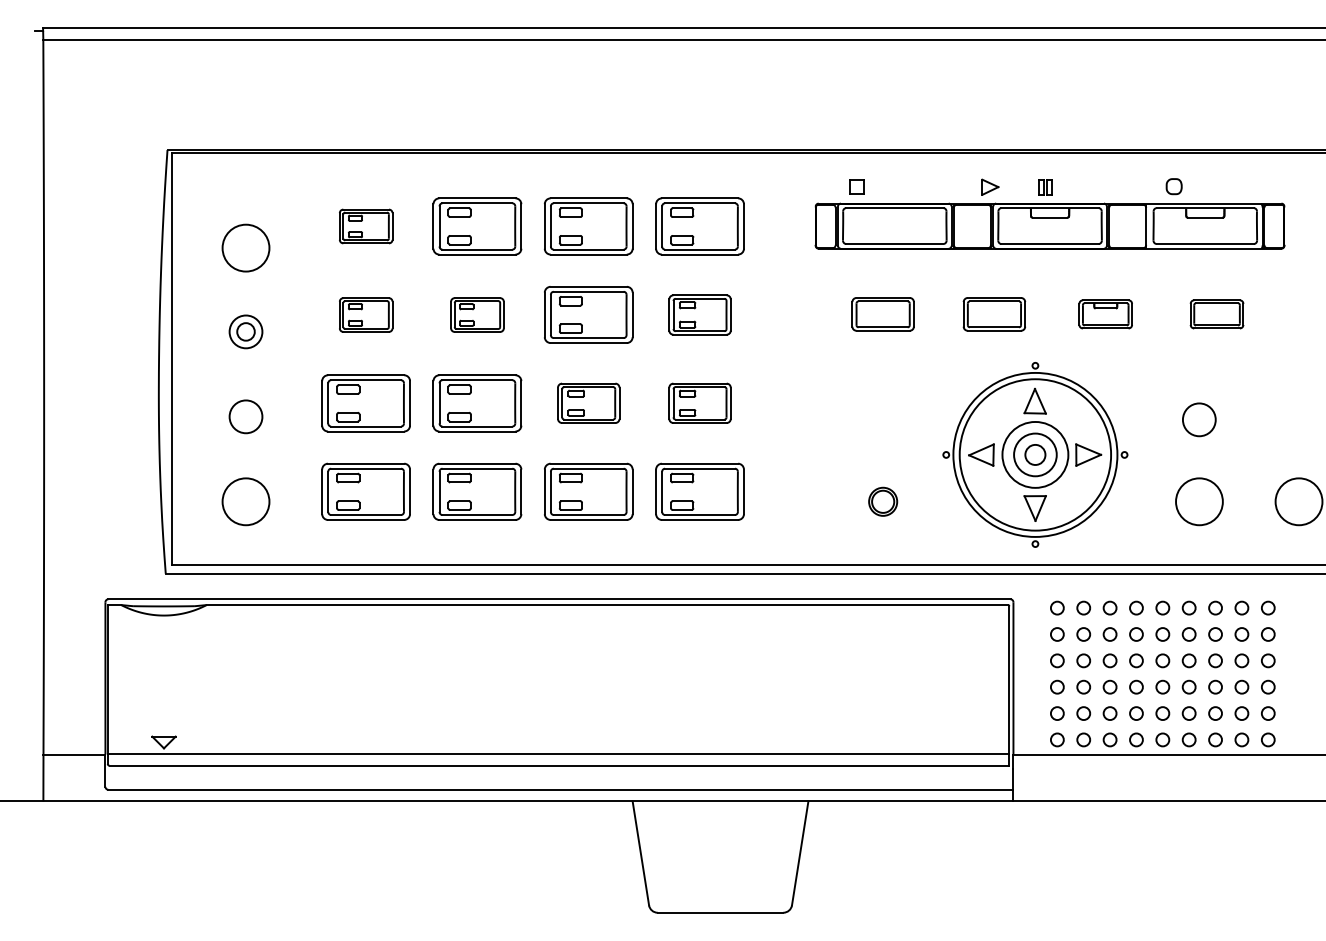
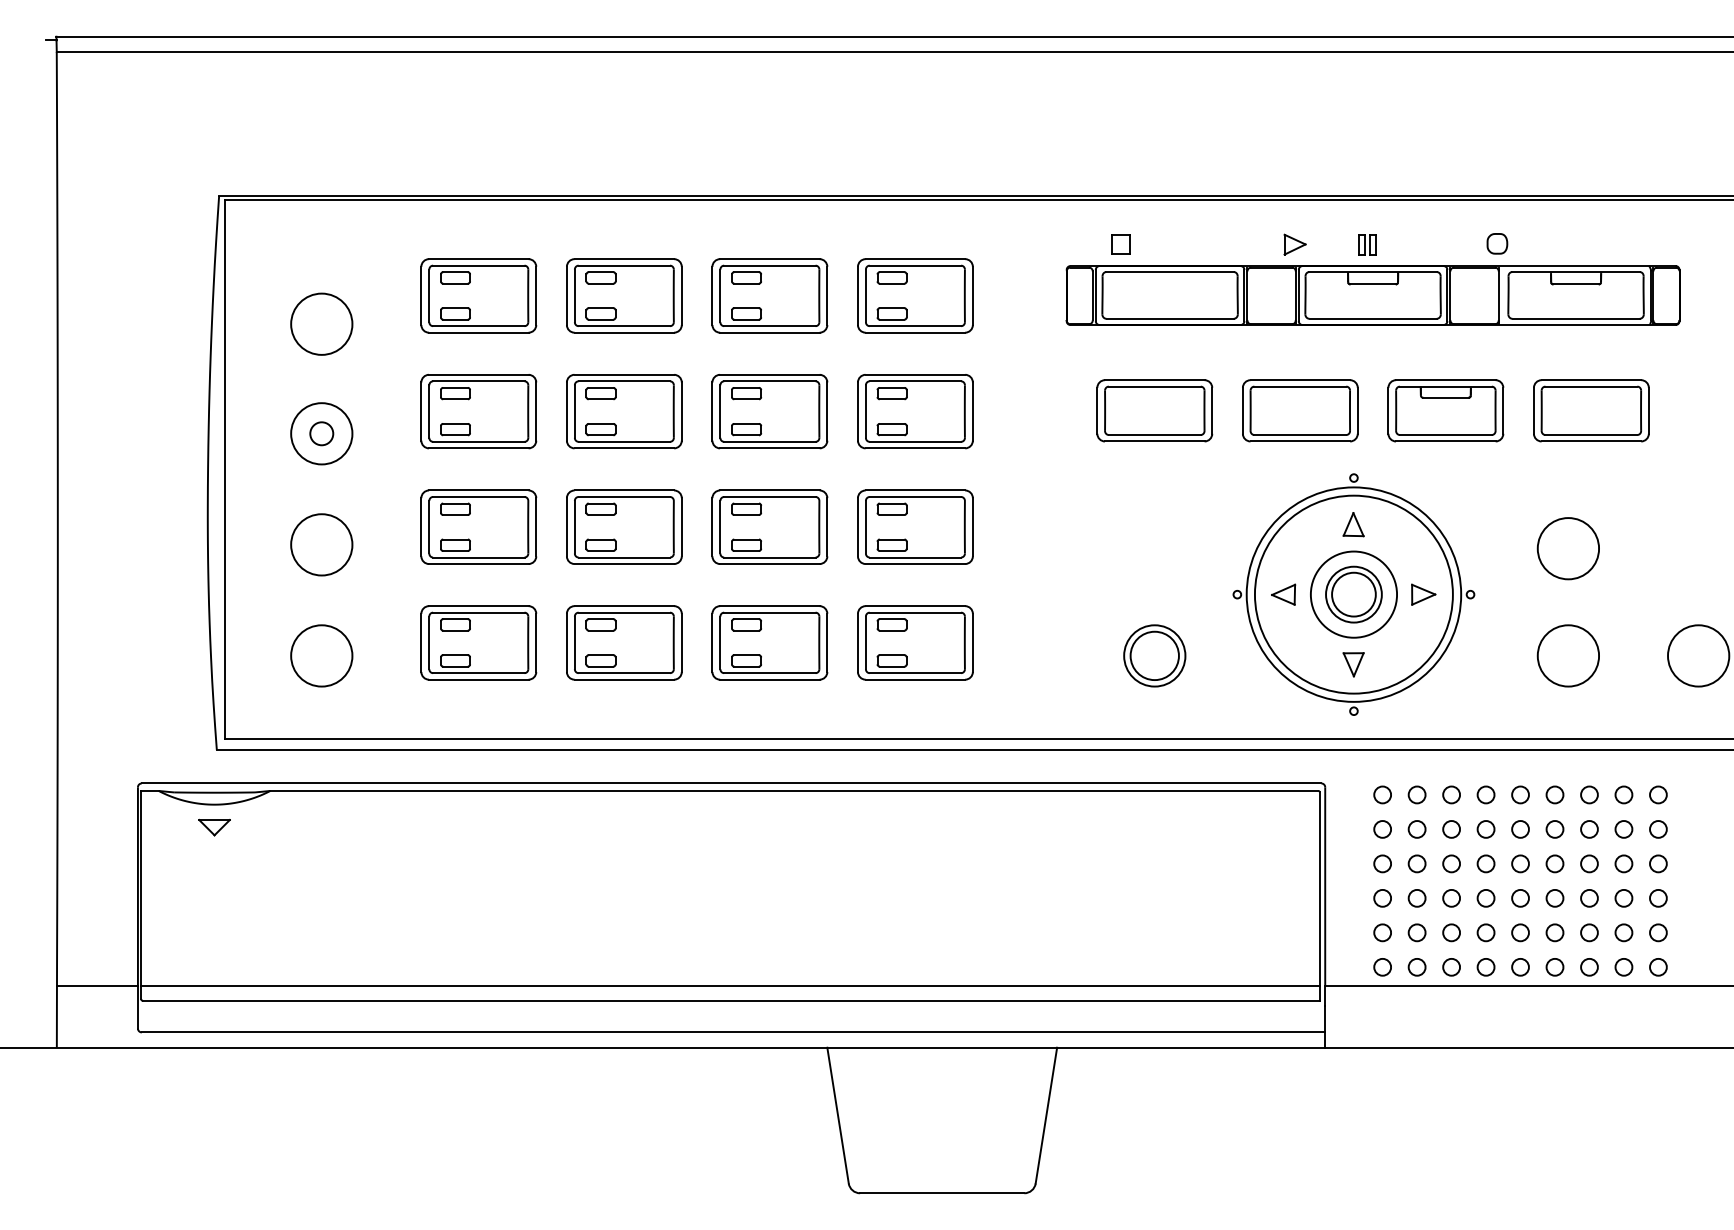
part: (1174, 186) -> (1497, 243), moved
part: (365, 226) -> (478, 295), size x1.67
part: (365, 314) -> (478, 411), size x1.67
part: (477, 314) -> (624, 411), size x1.67
part: (700, 314) -> (915, 411), size x1.43
part: (882, 314) -> (1154, 410), size x1.43
part: (994, 314) -> (1300, 410), size x1.43
part: (1105, 314) -> (1445, 410), size x1.67
part: (1217, 314) -> (1591, 410), size x1.67
circle: (245, 331) -> (321, 433), size x1.43
part: (1035, 401) -> (1353, 524), size x0.71
part: (588, 402) -> (769, 526), size x1.43
part: (700, 402) -> (915, 526), size x1.43
circle: (245, 416) -> (321, 544), size x1.43
circle: (1198, 419) -> (1567, 548), size x1.43
part: (981, 454) -> (1283, 594), size x0.71
circle: (1035, 454) -> (1353, 594), size x1.67
part: (1088, 454) -> (1423, 594), size x0.71
part: (882, 501) -> (1154, 655), size x1.67
part: (1035, 508) -> (1353, 664), size x0.71
part: (163, 742) -> (214, 827), moved

